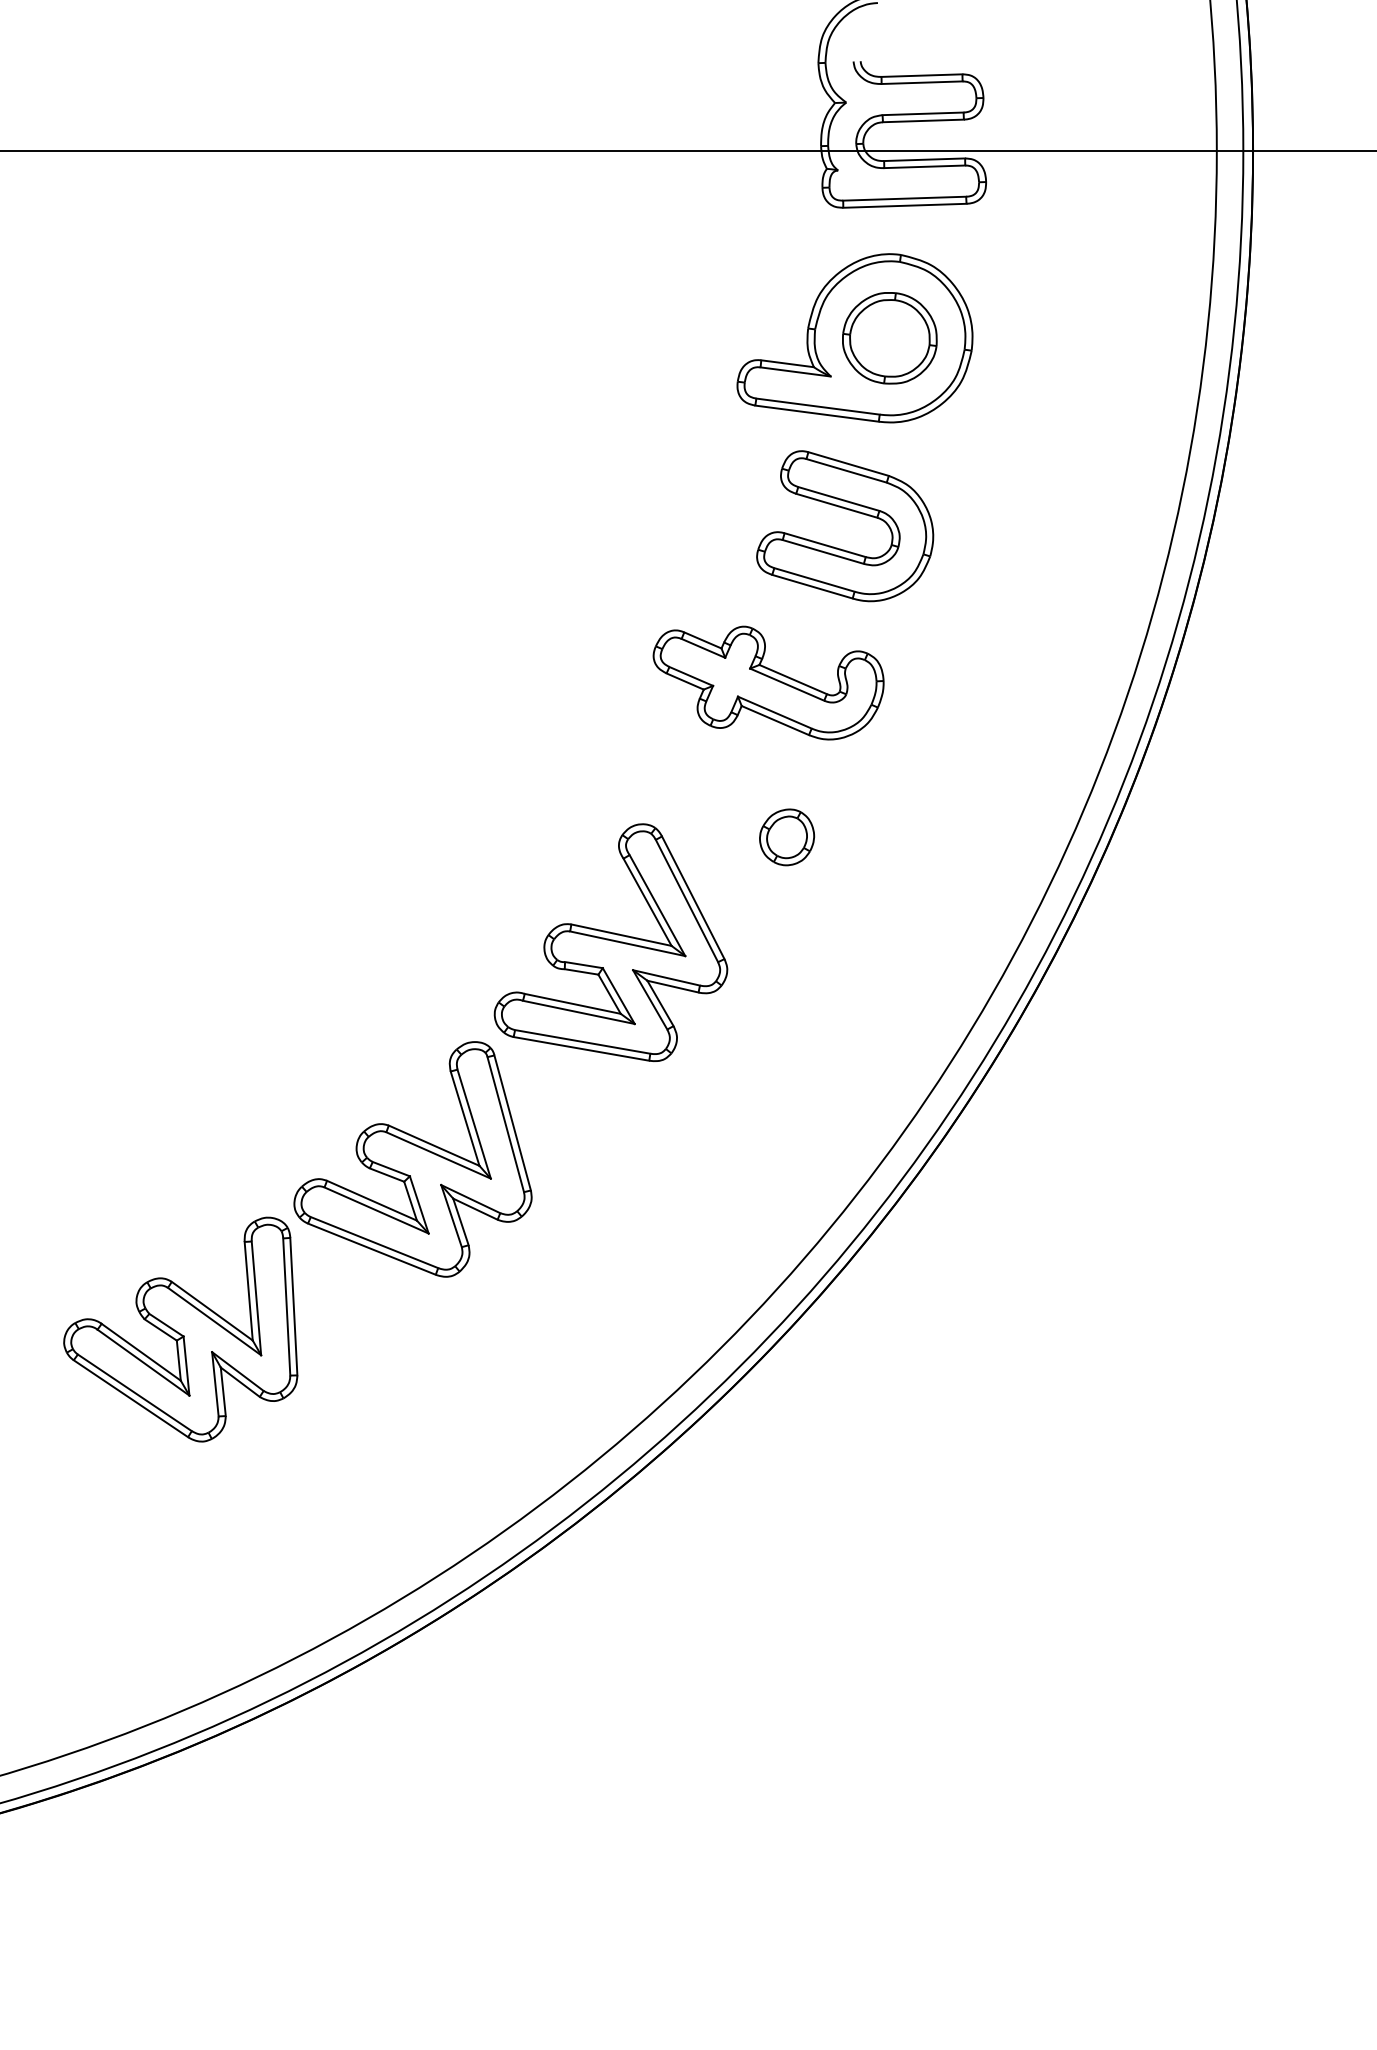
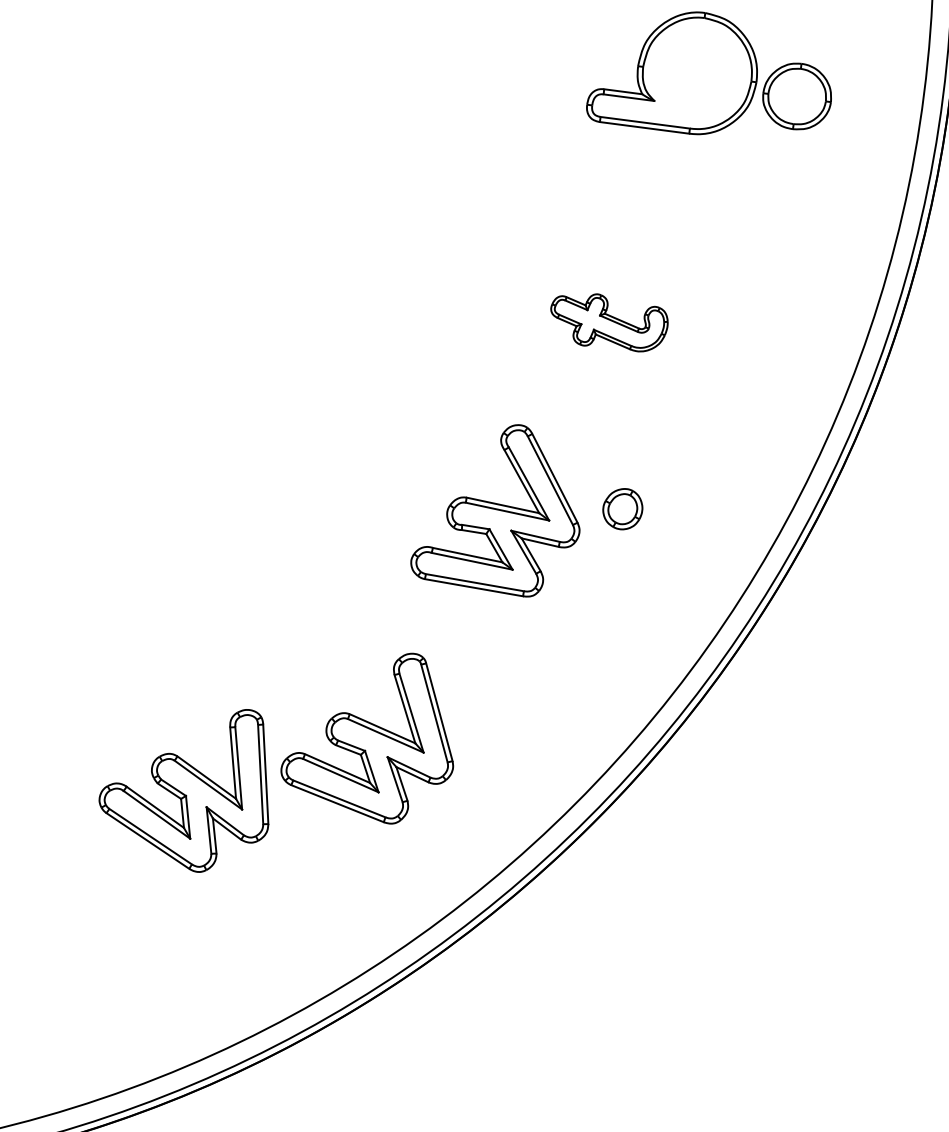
part: (889, 338) -> (796, 96), moved
part: (851, 511) -> (669, 198), removed
part: (768, 682) -> (609, 322), size x0.7
part: (787, 837) -> (623, 509), moved
part: (412, 1159) -> (366, 738), moved

